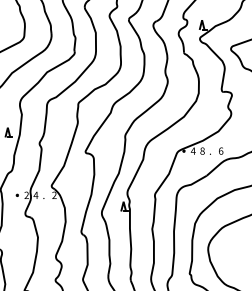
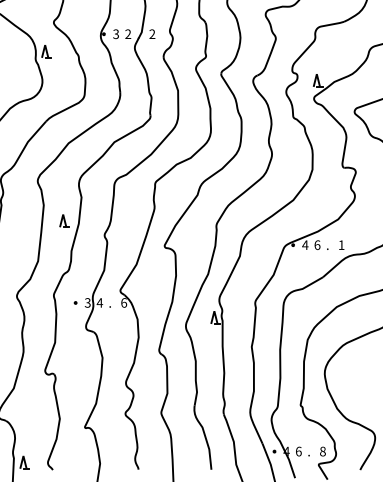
text: (202, 150) -> (317, 244), 8 -> 6
text: (220, 150) -> (341, 244), 6 -> 1
text: (26, 195) -> (87, 303), 2 -> 3
text: (54, 195) -> (124, 302), 2 -> 6

